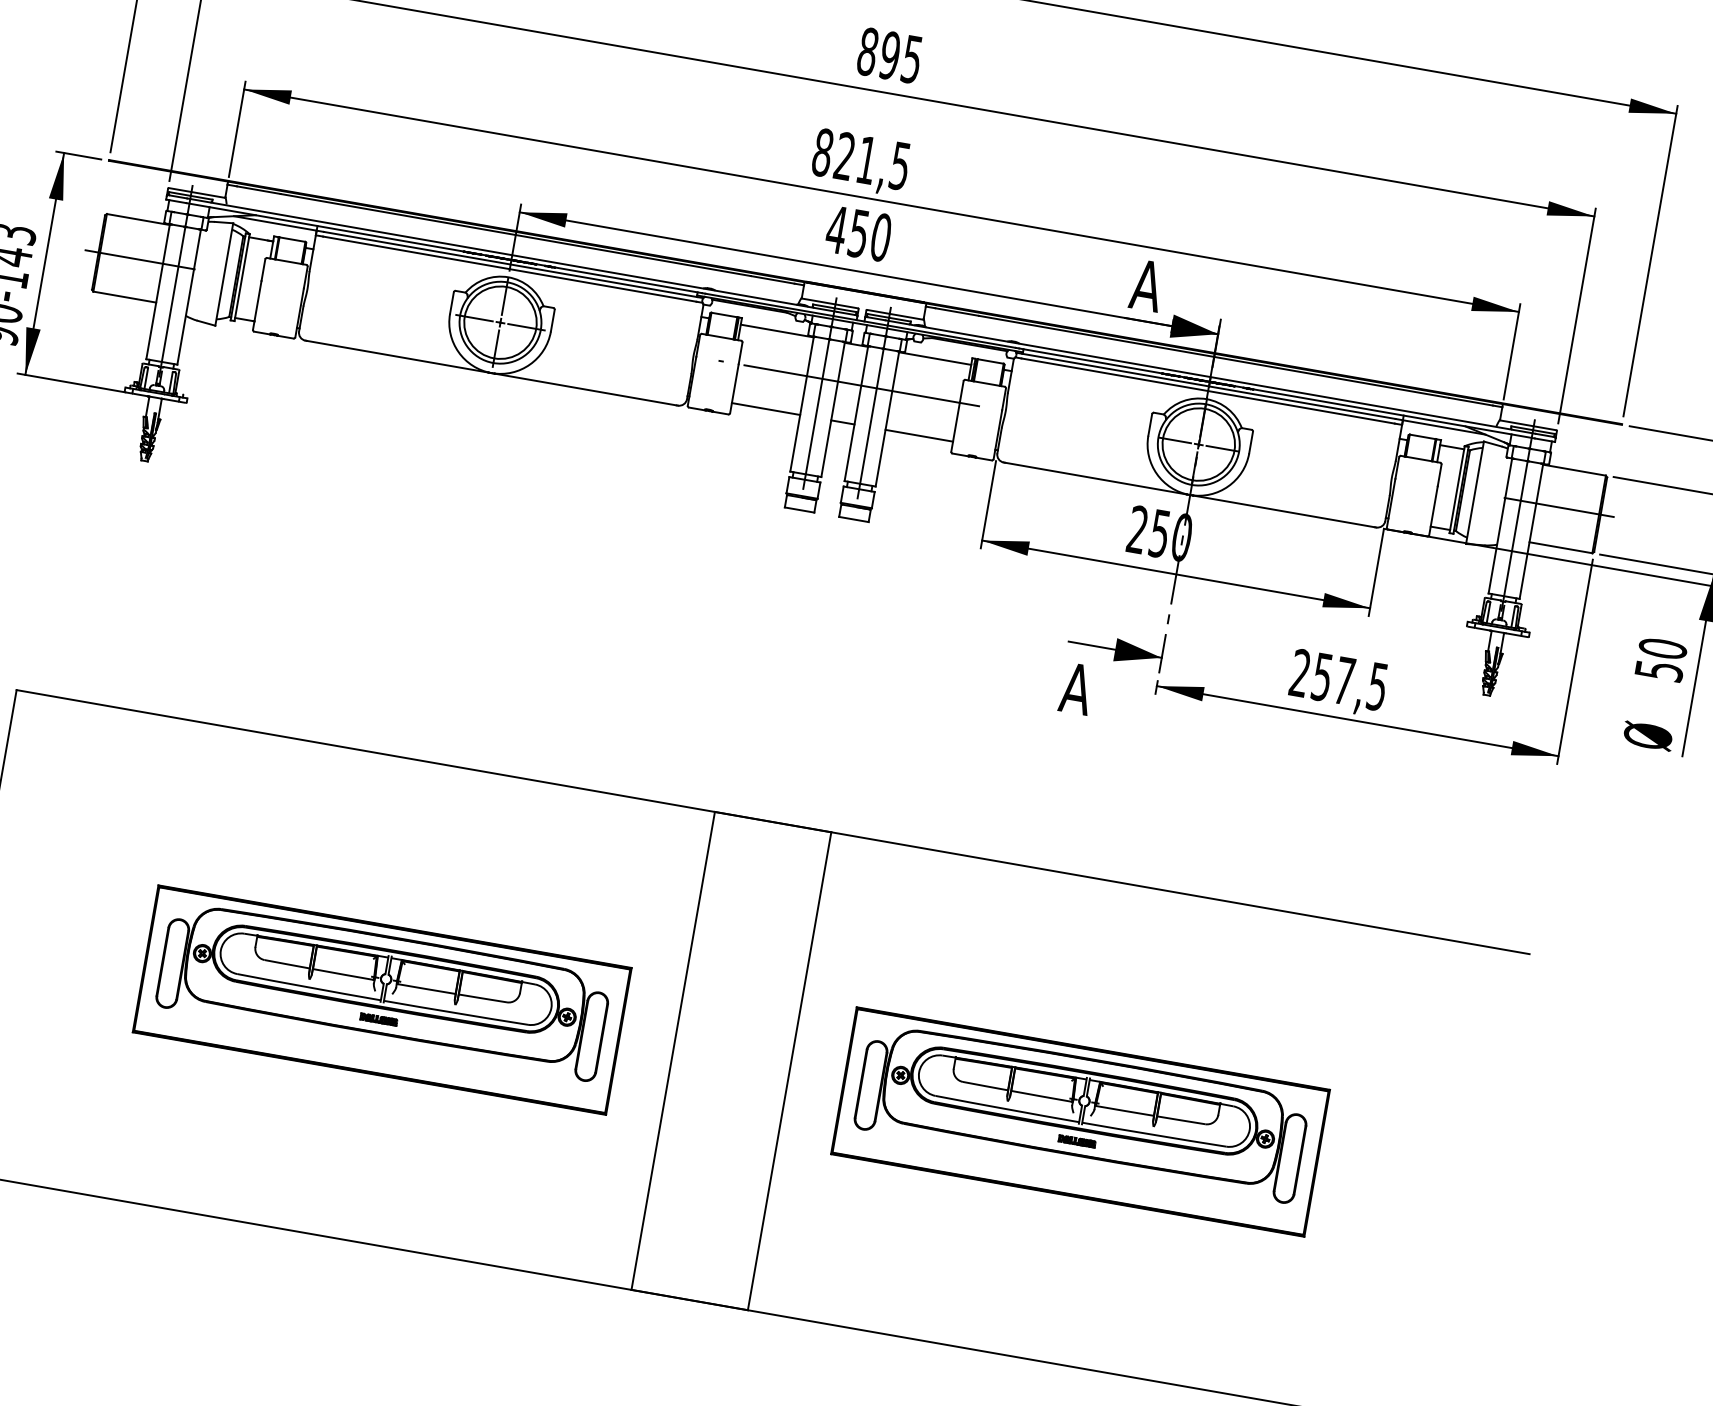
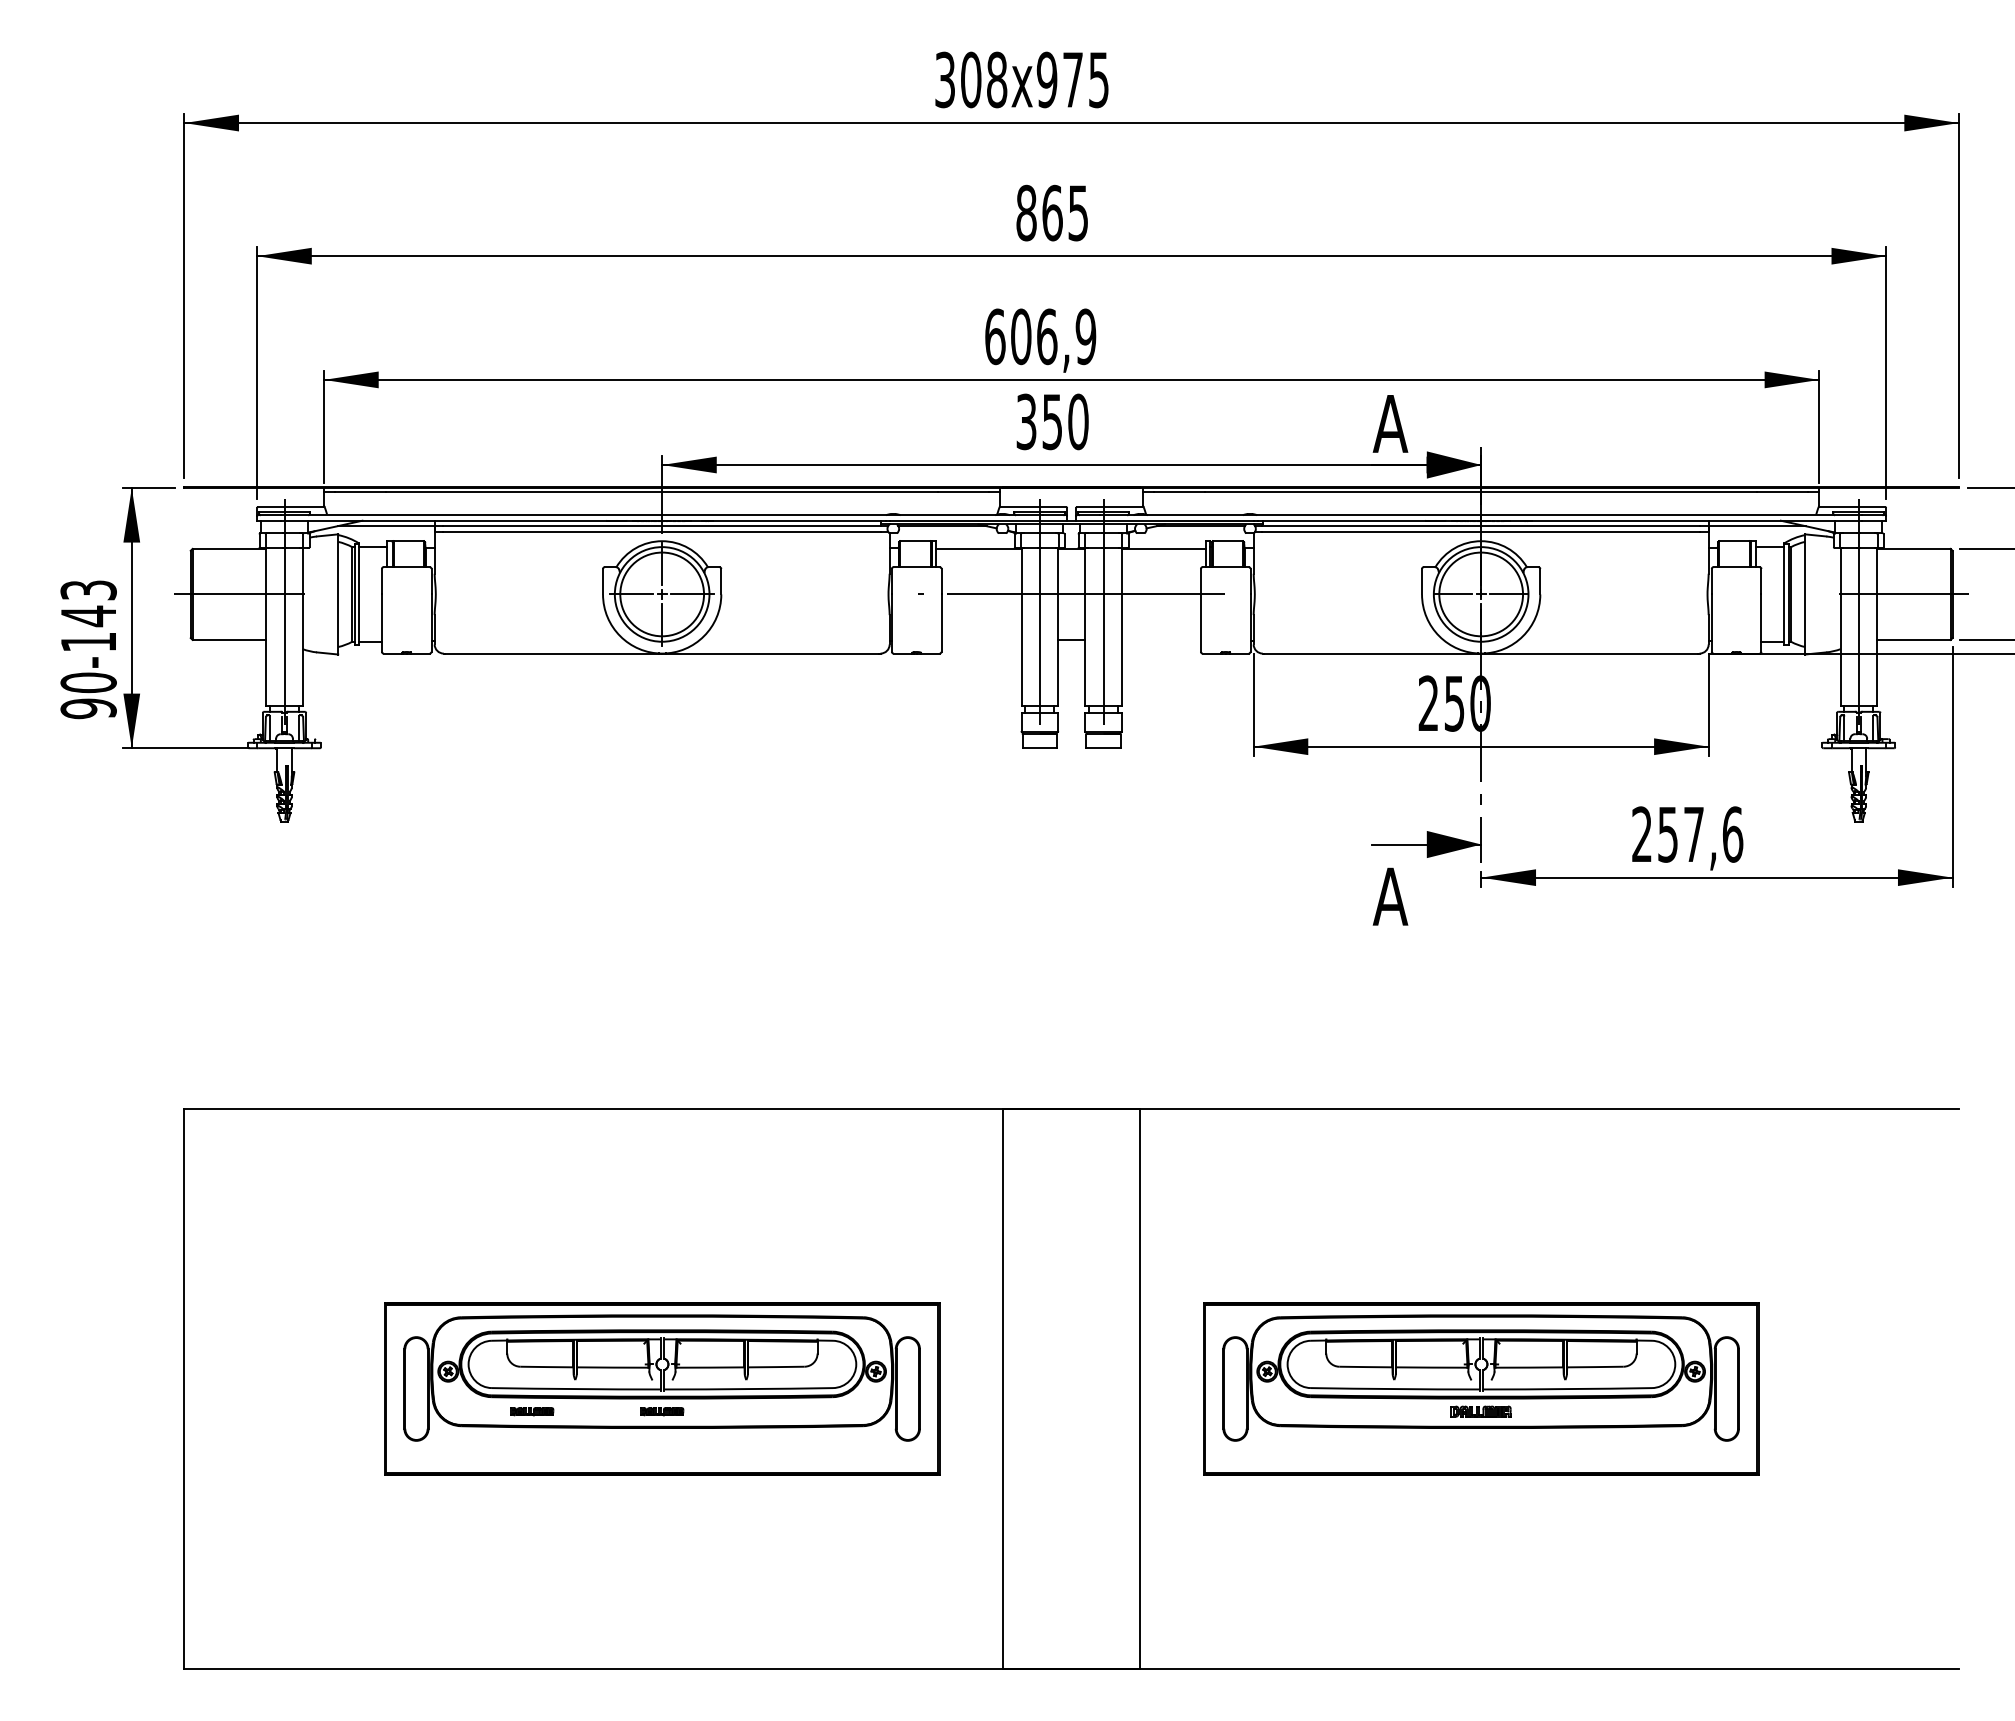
text: (890, 55) -> (1052, 212), 895 -> 865
text: (861, 159) -> (1040, 336), 821,5 -> 606,9
text: (836, 229) -> (1026, 421), 450 -> 350
line: (766, 408) -> (981, 639), removed
line: (918, 435) -> (1160, 639), removed
text: (1377, 686) -> (1732, 834), 257,5 -> 257,6
part: (268, 1000) -> (532, 1411), added
part: (1077, 1141) -> (1481, 1411), size x1.4

